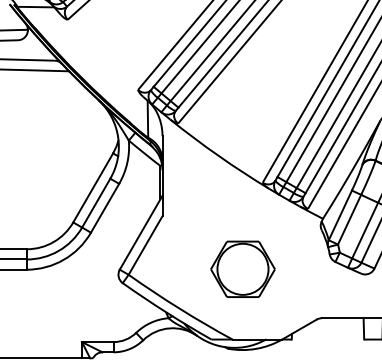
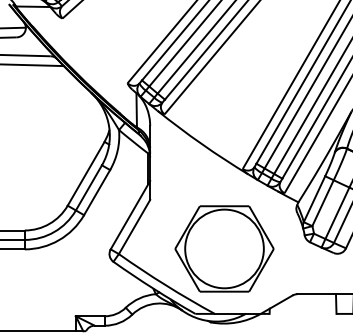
part: (242, 269) -> (224, 249), size x1.67

